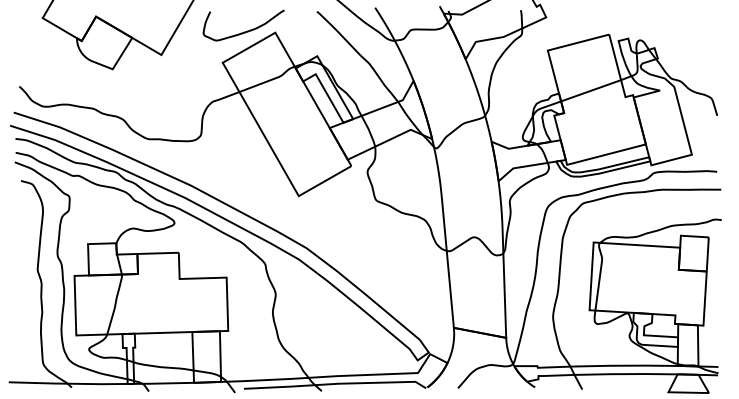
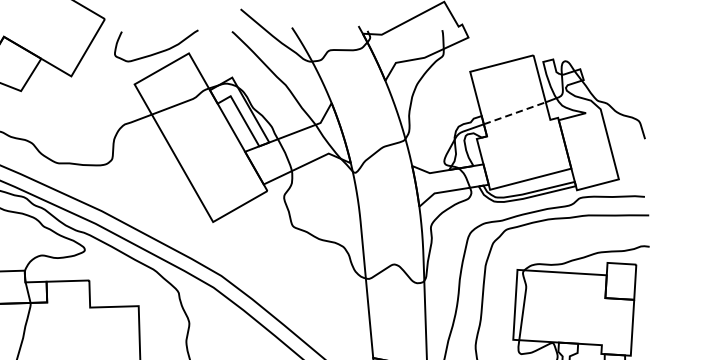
line: (591, 90) -> (515, 113), solid -> dashed

